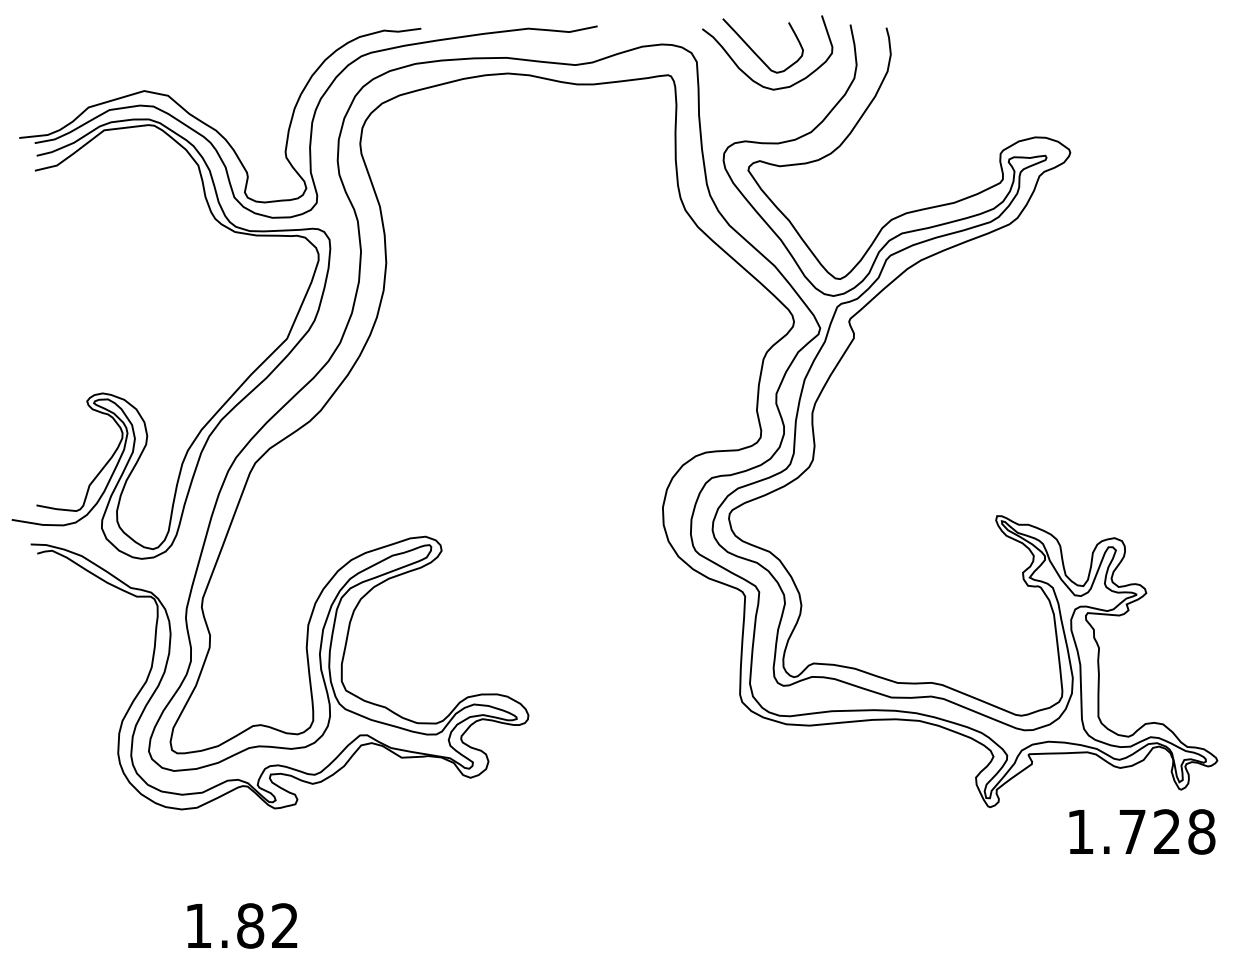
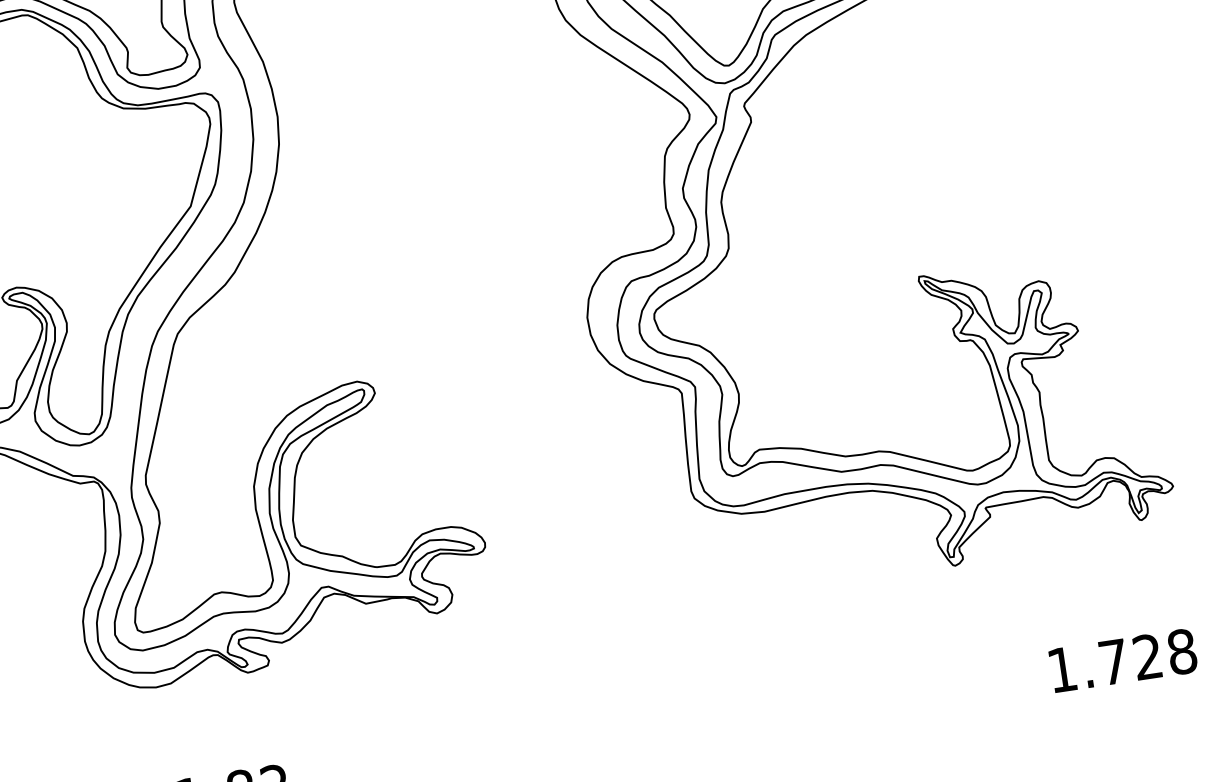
text: (1142, 831) -> (1123, 660), moved

